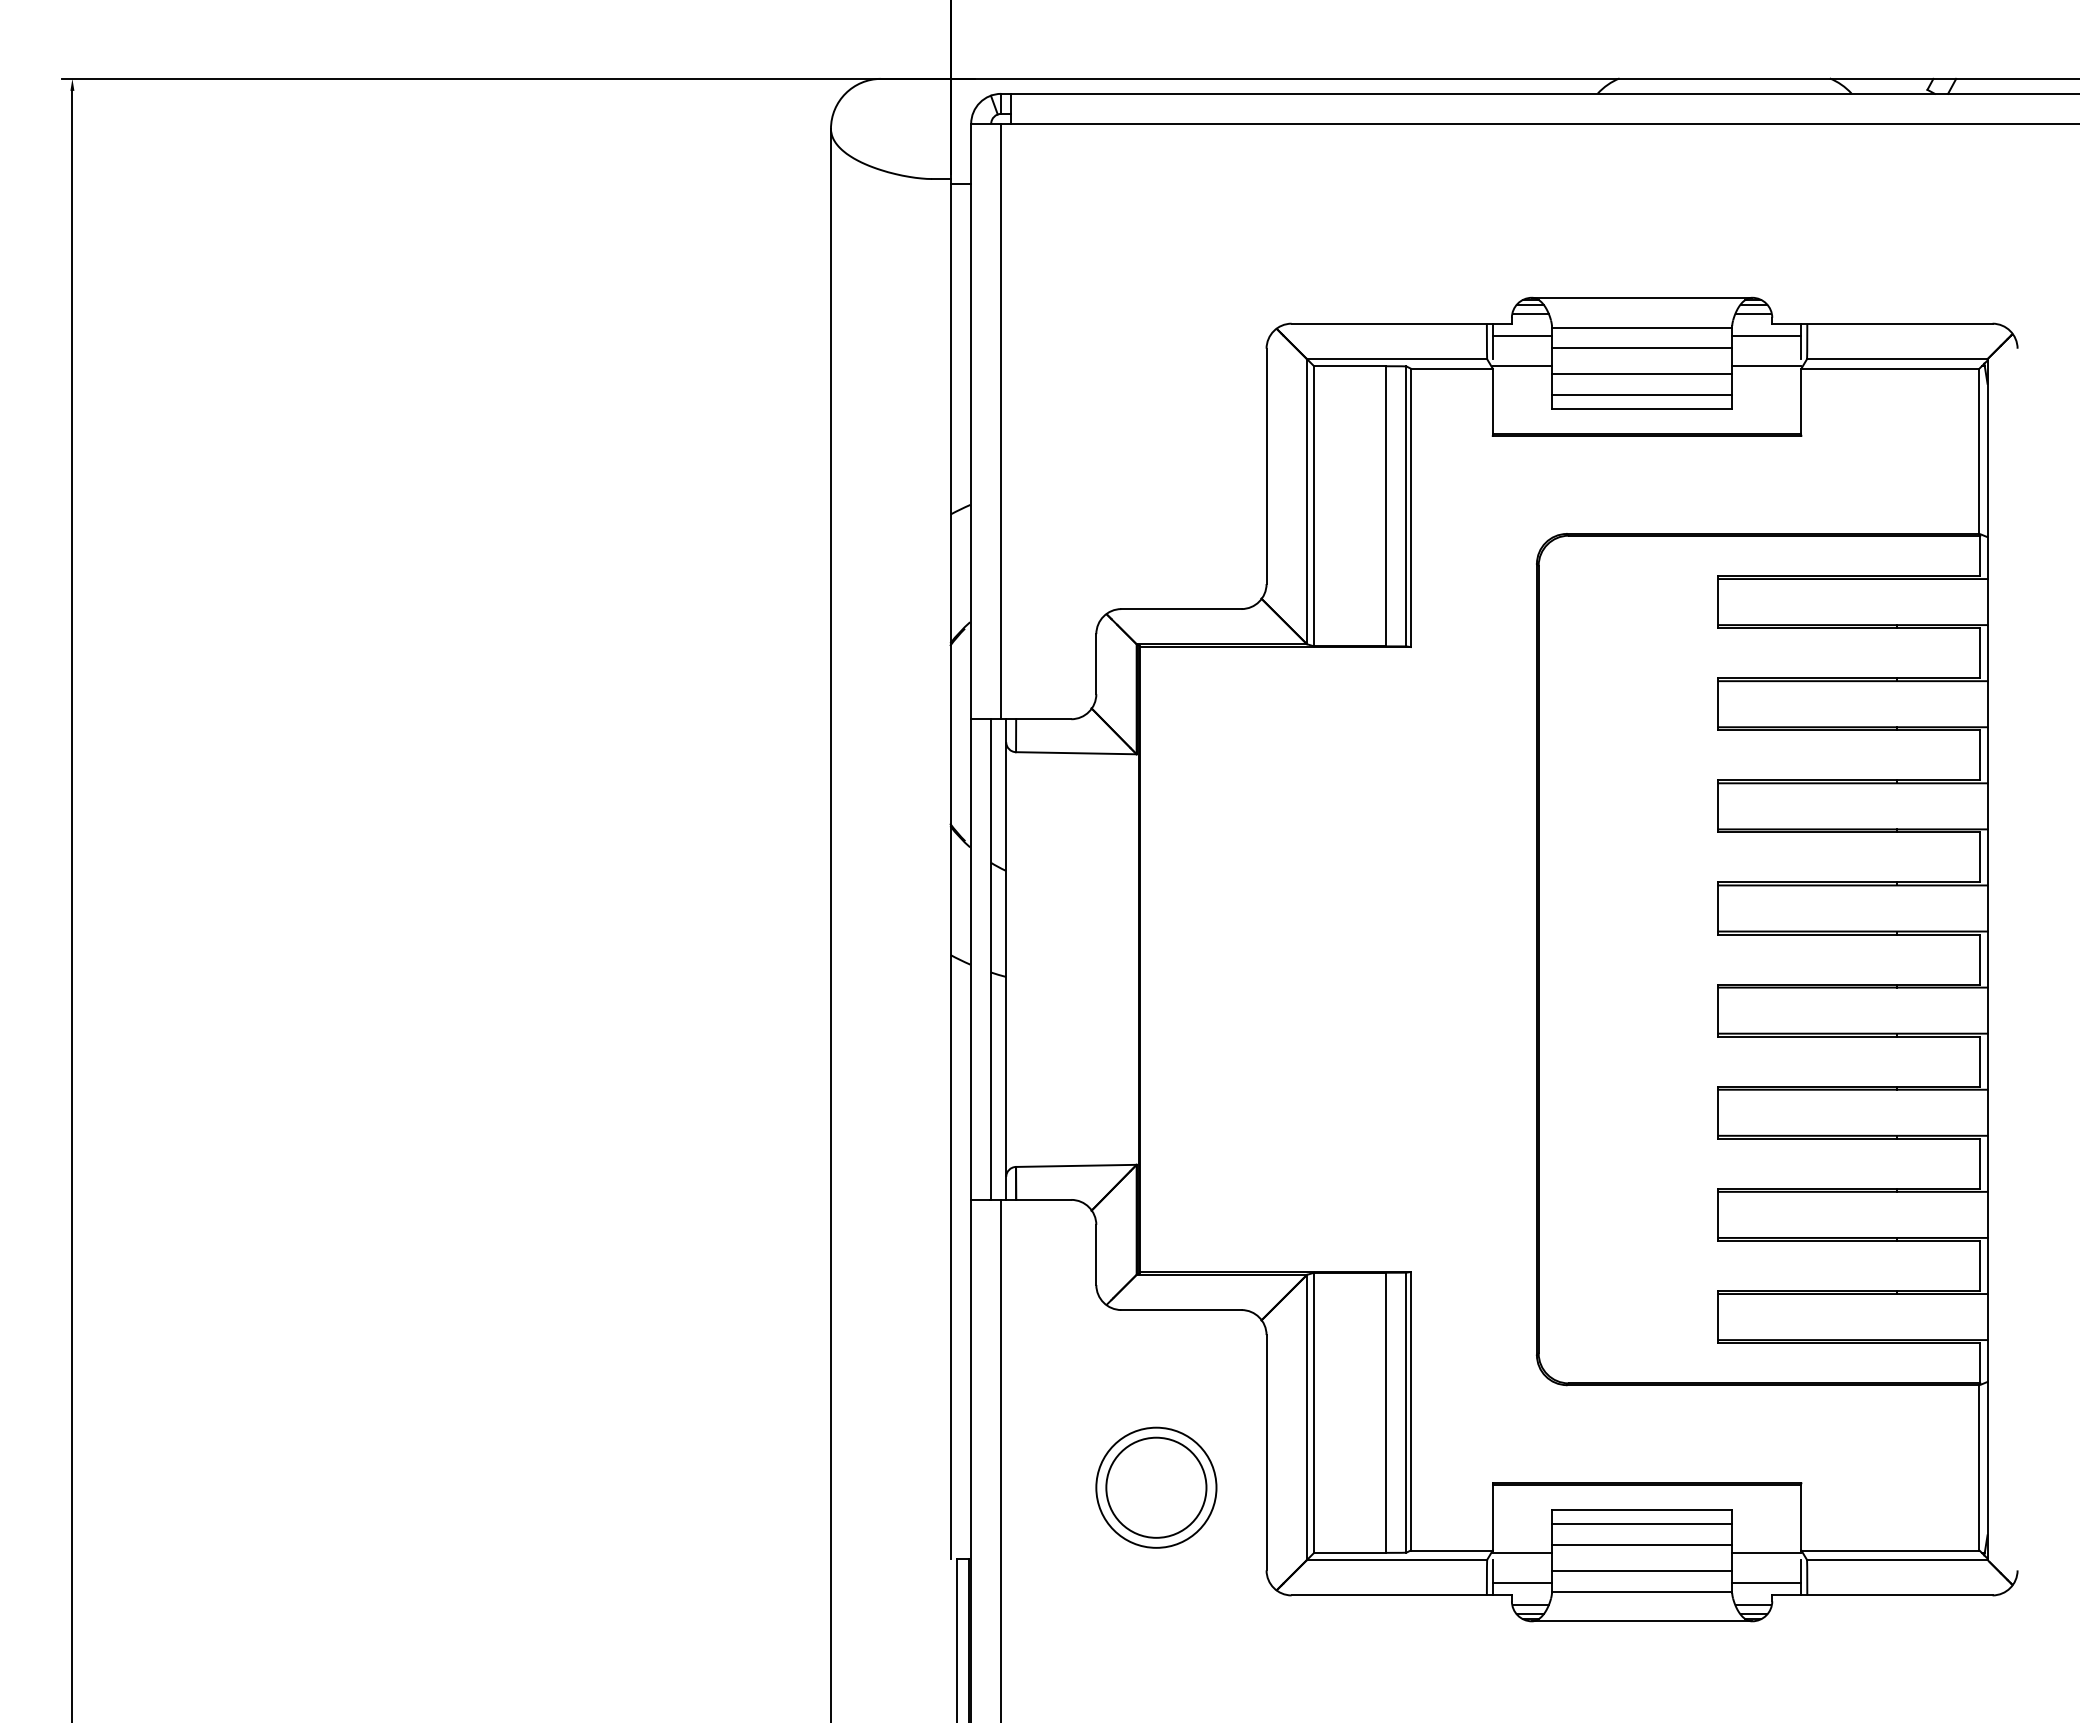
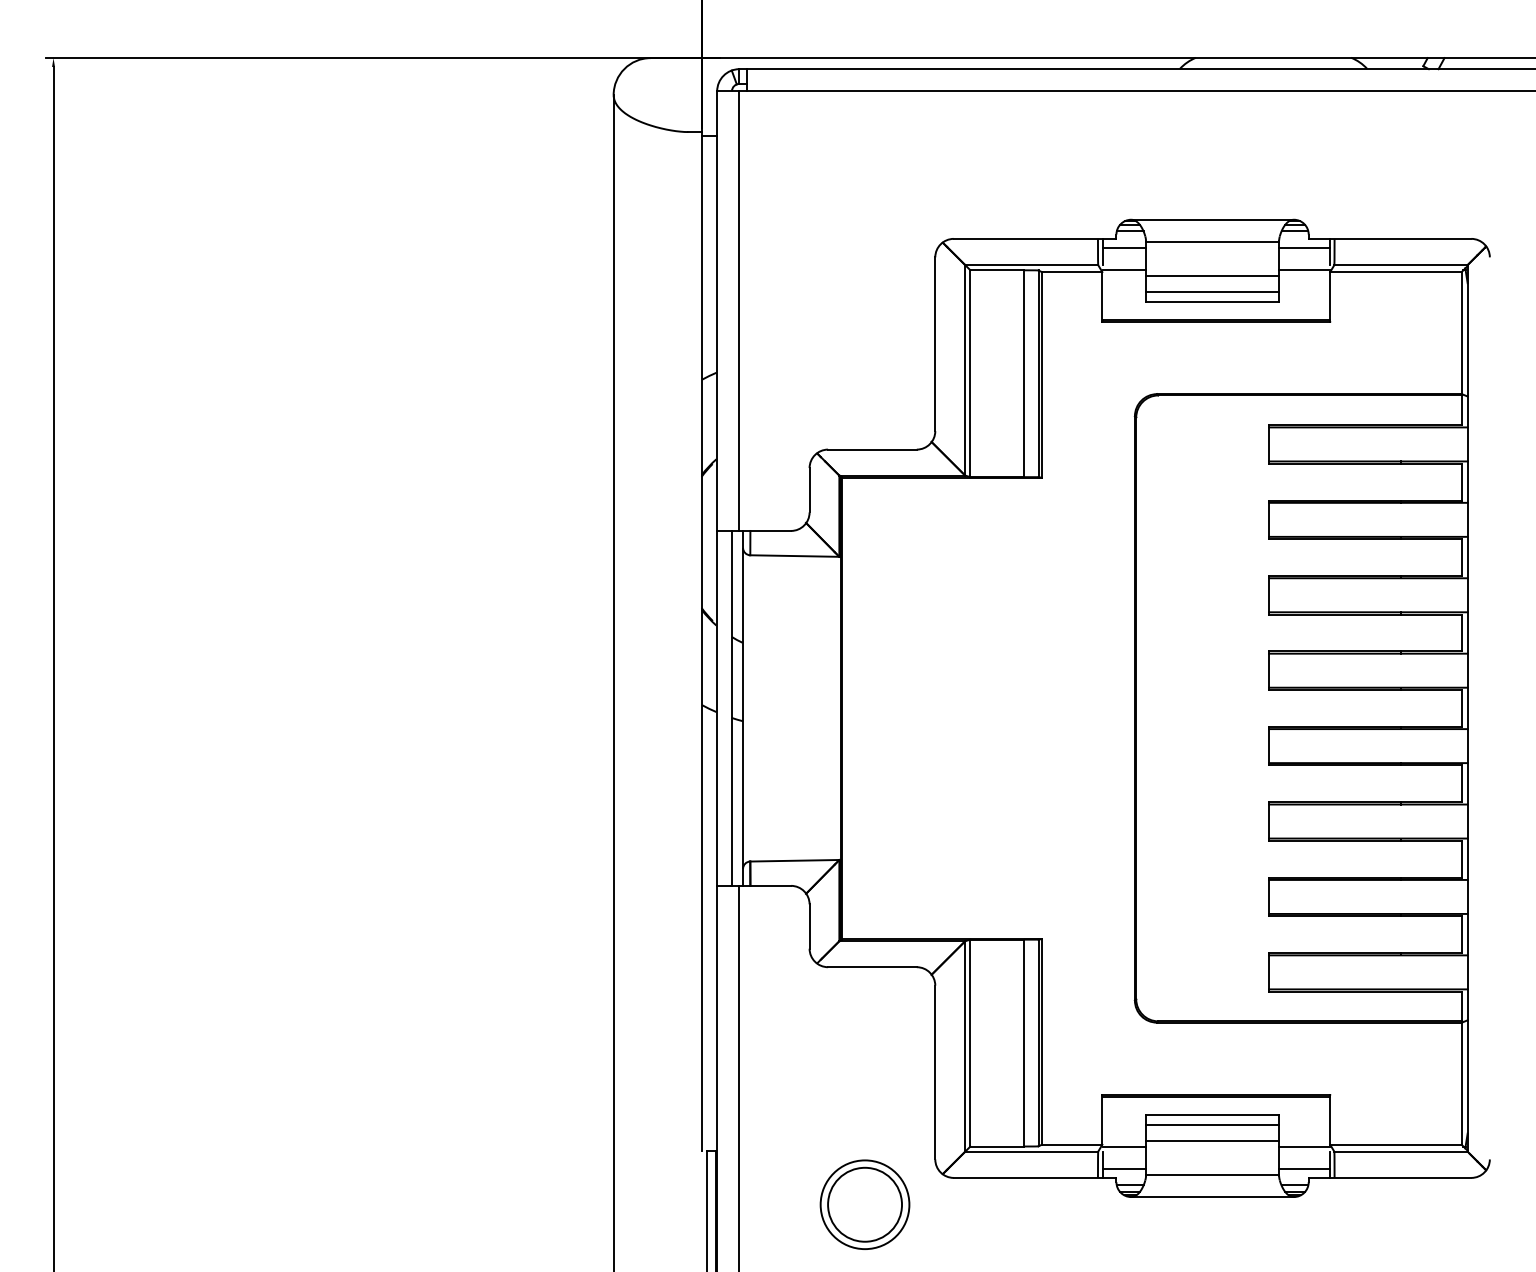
line: (1641, 347) -> (1212, 256), removed
part: (1156, 1487) -> (865, 1204), moved
line: (1641, 1571) -> (1212, 1160), removed

